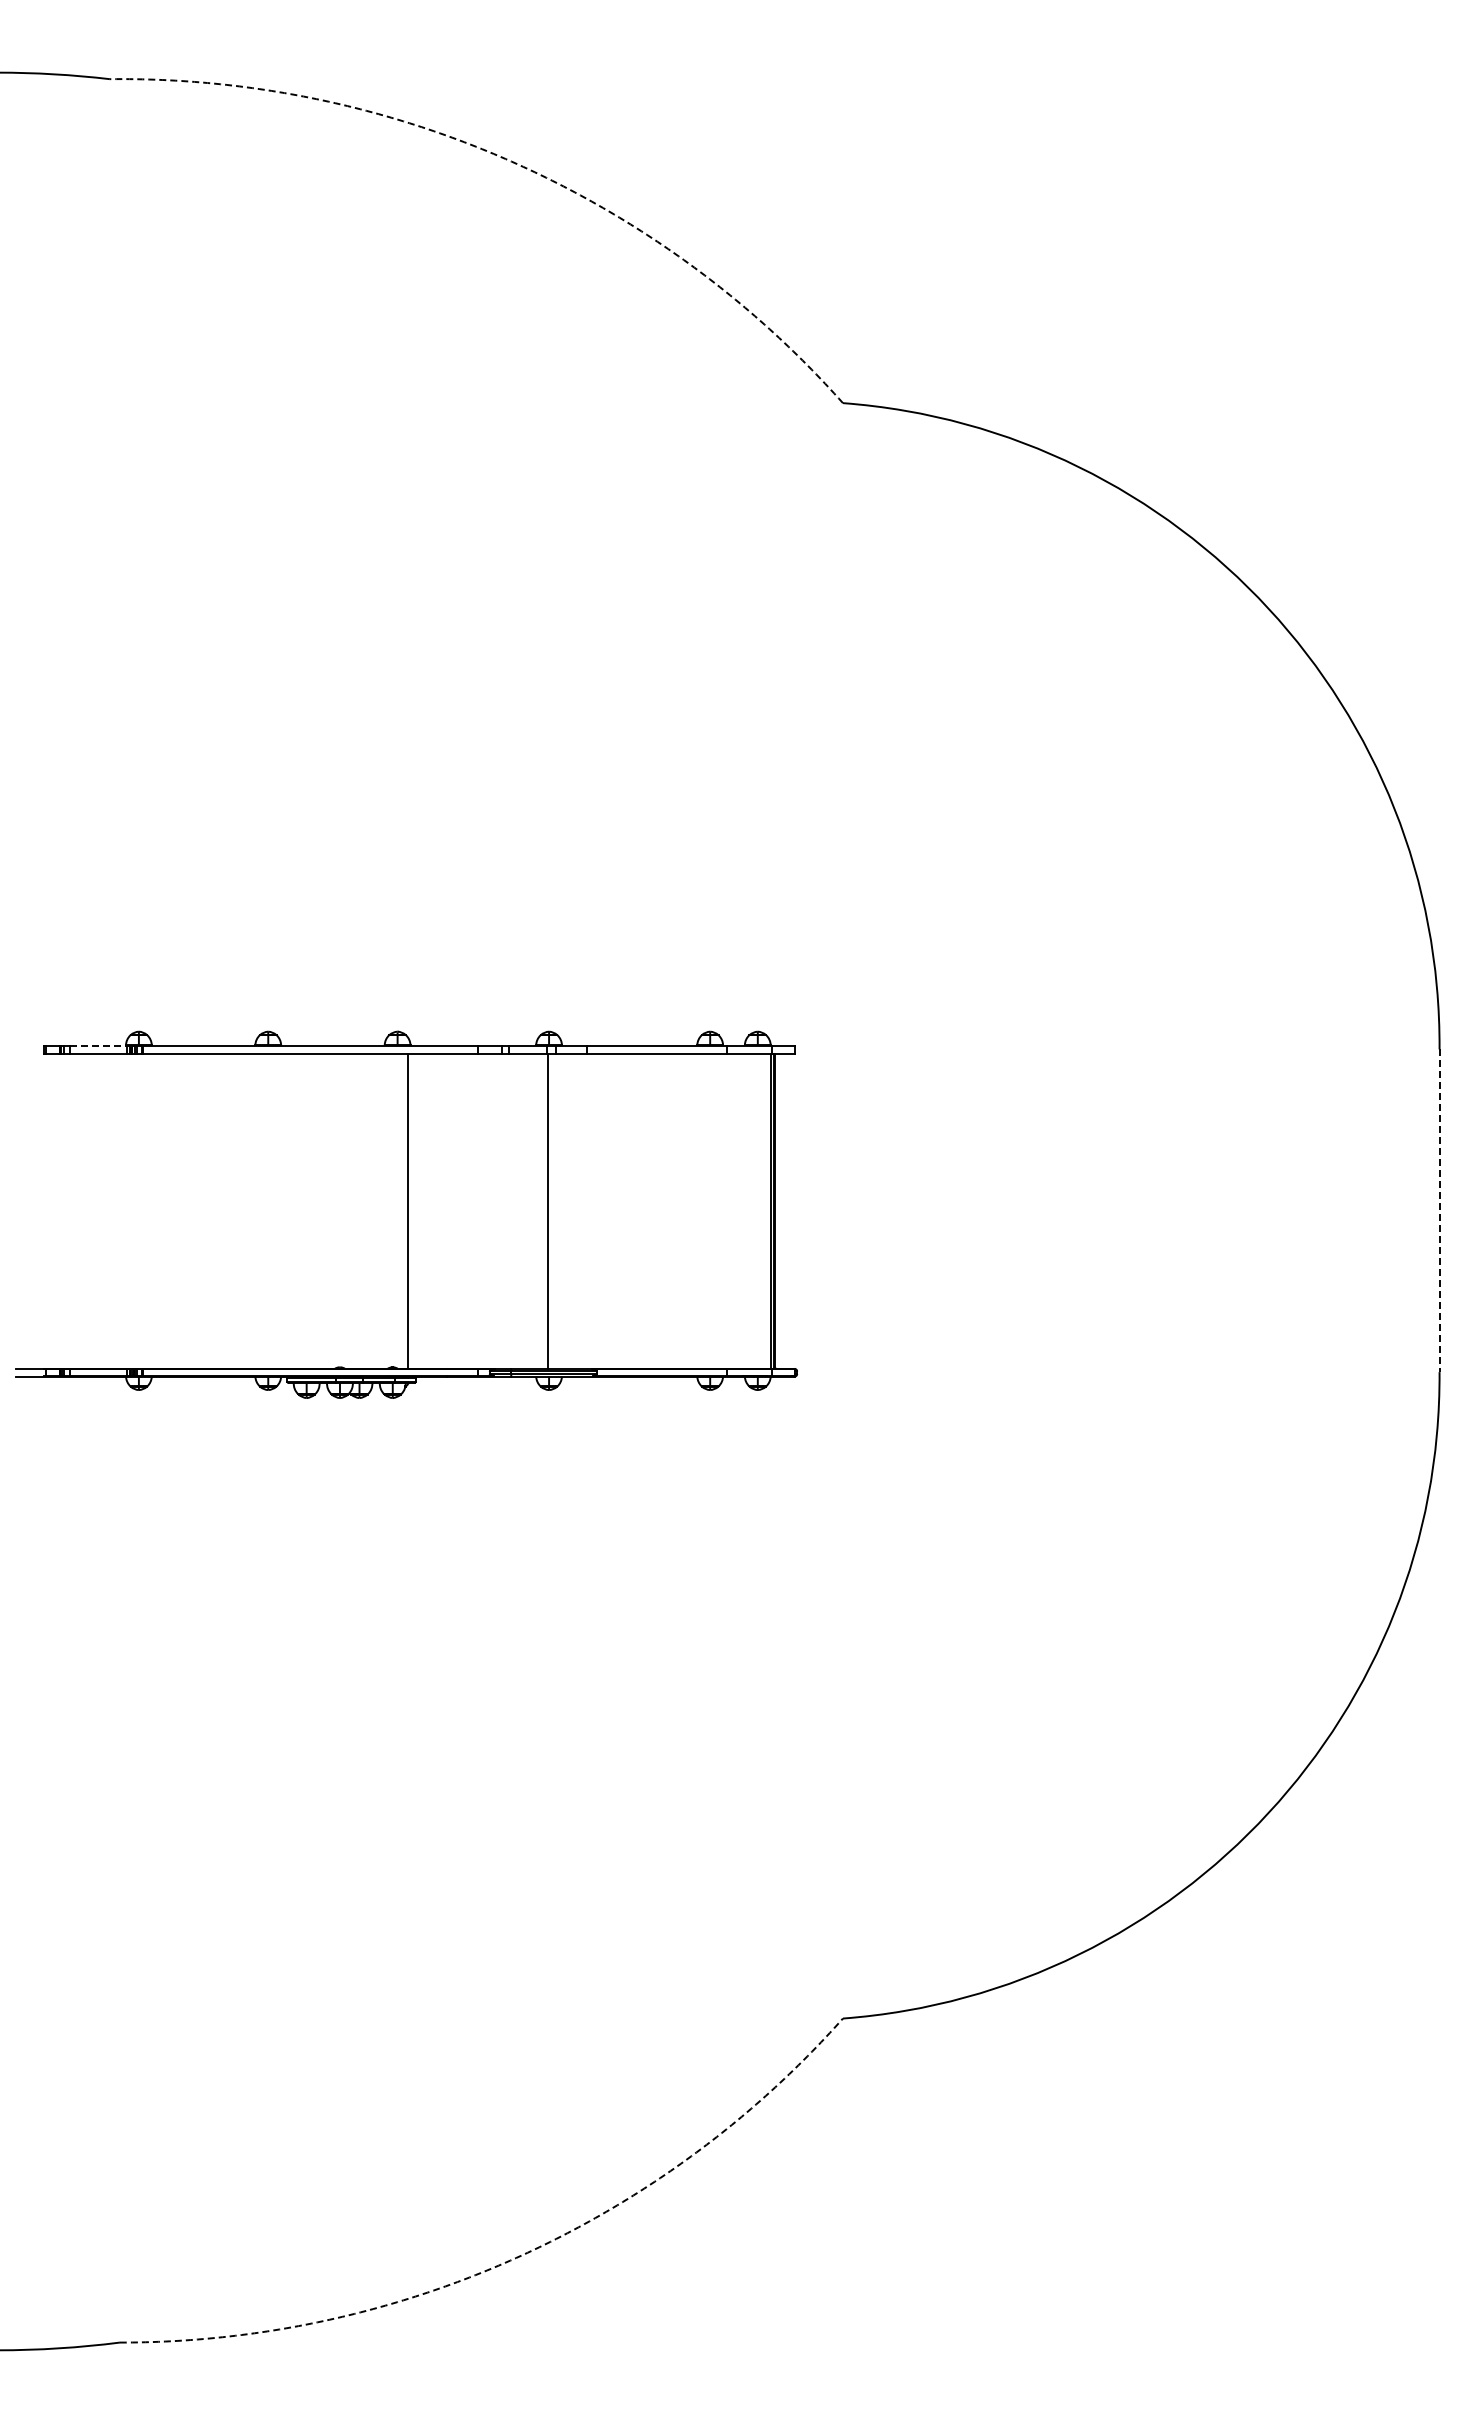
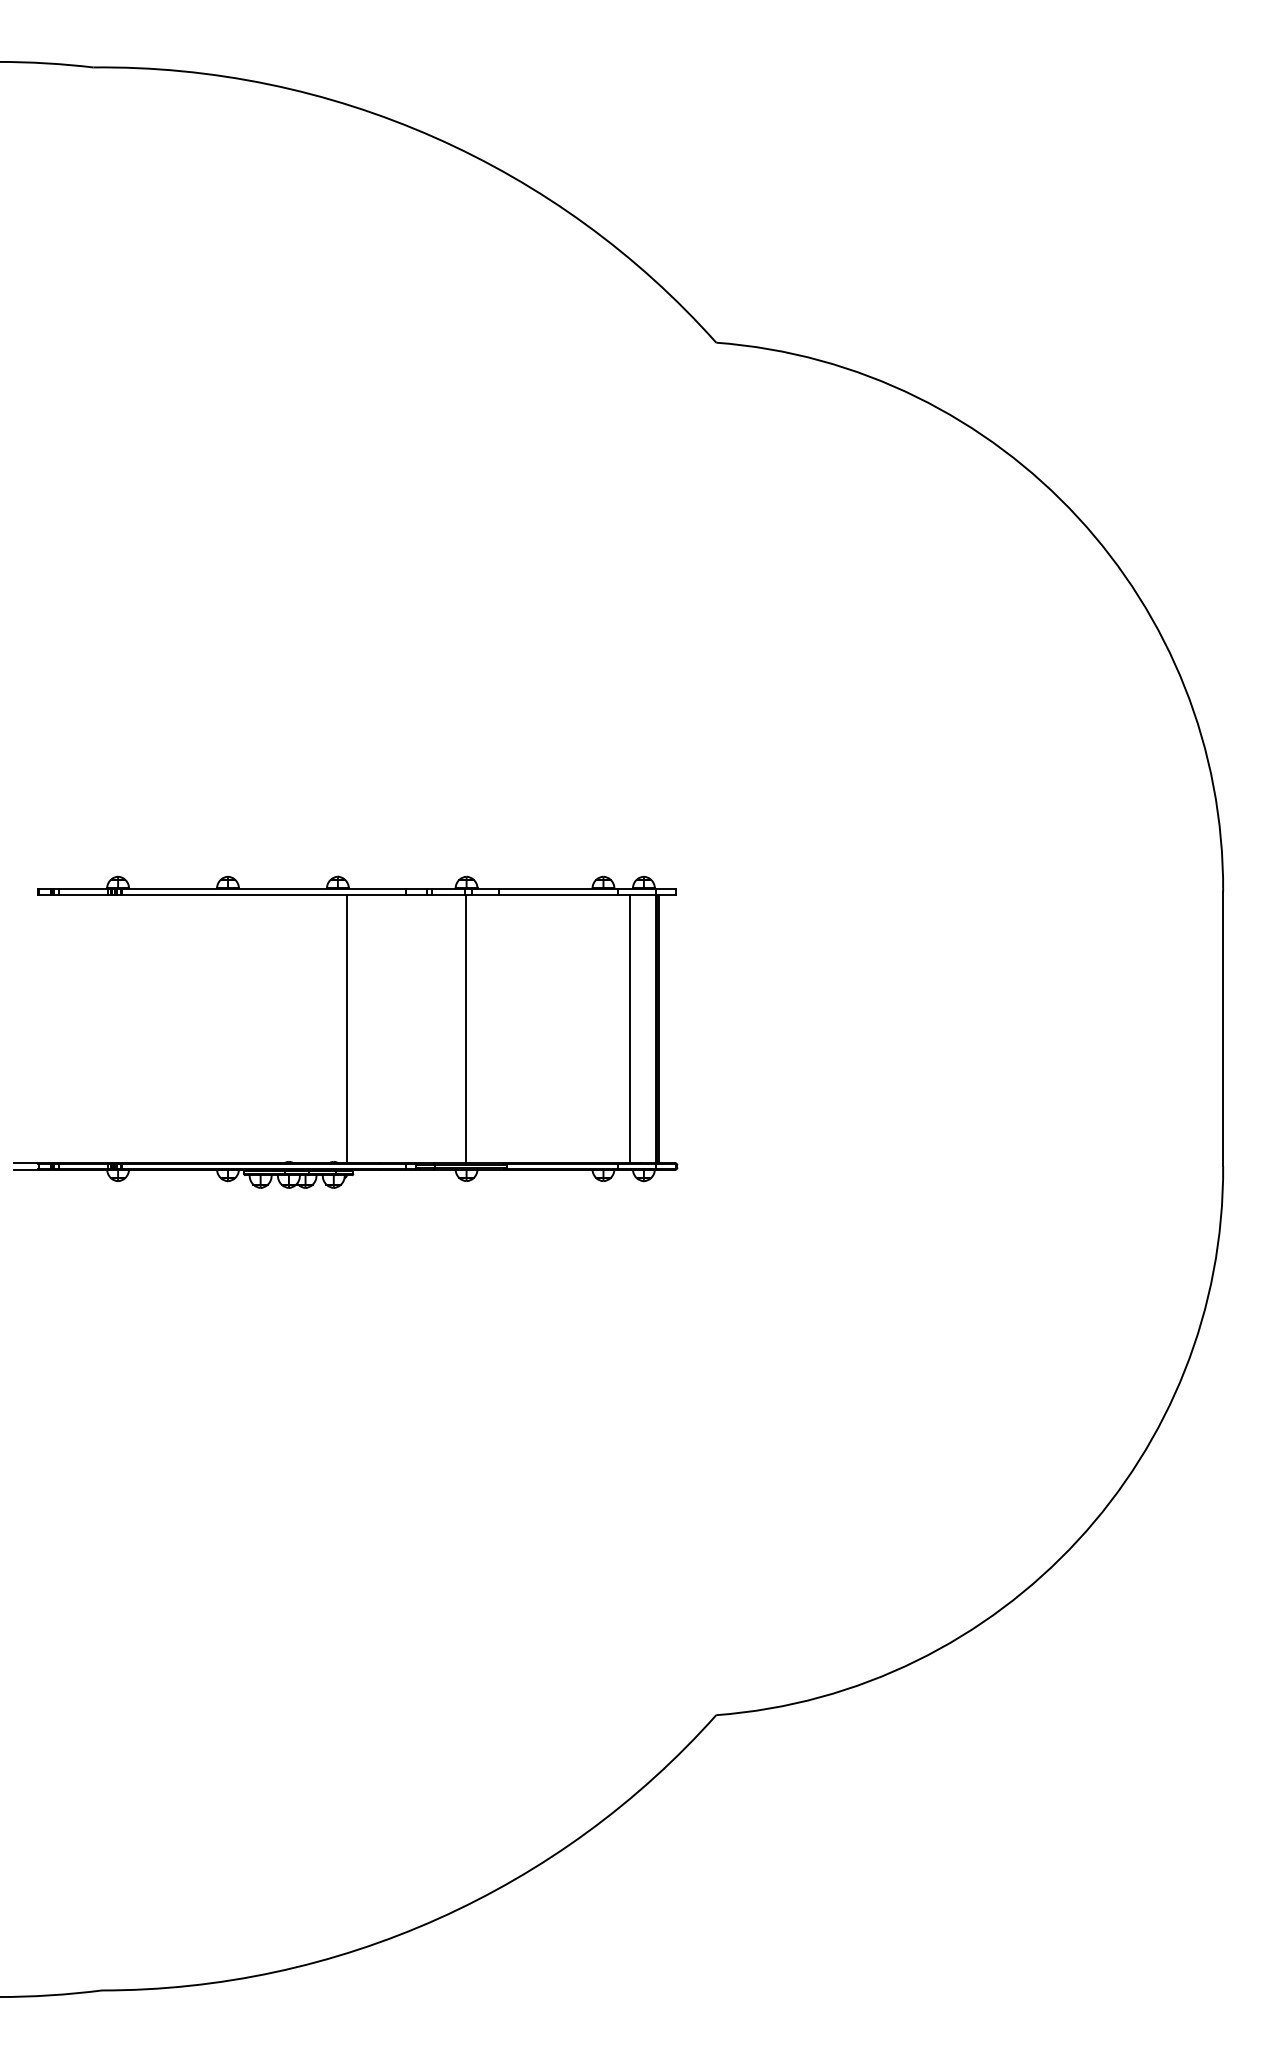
arc: (511, 161) -> (434, 137), dashed -> solid
line: (98, 1045) -> (83, 888), dashed -> solid
line: (740, 1210) -> (629, 1028), added
line: (1439, 1211) -> (1223, 1029), dashed -> solid
arc: (516, 2258) -> (438, 1919), dashed -> solid

